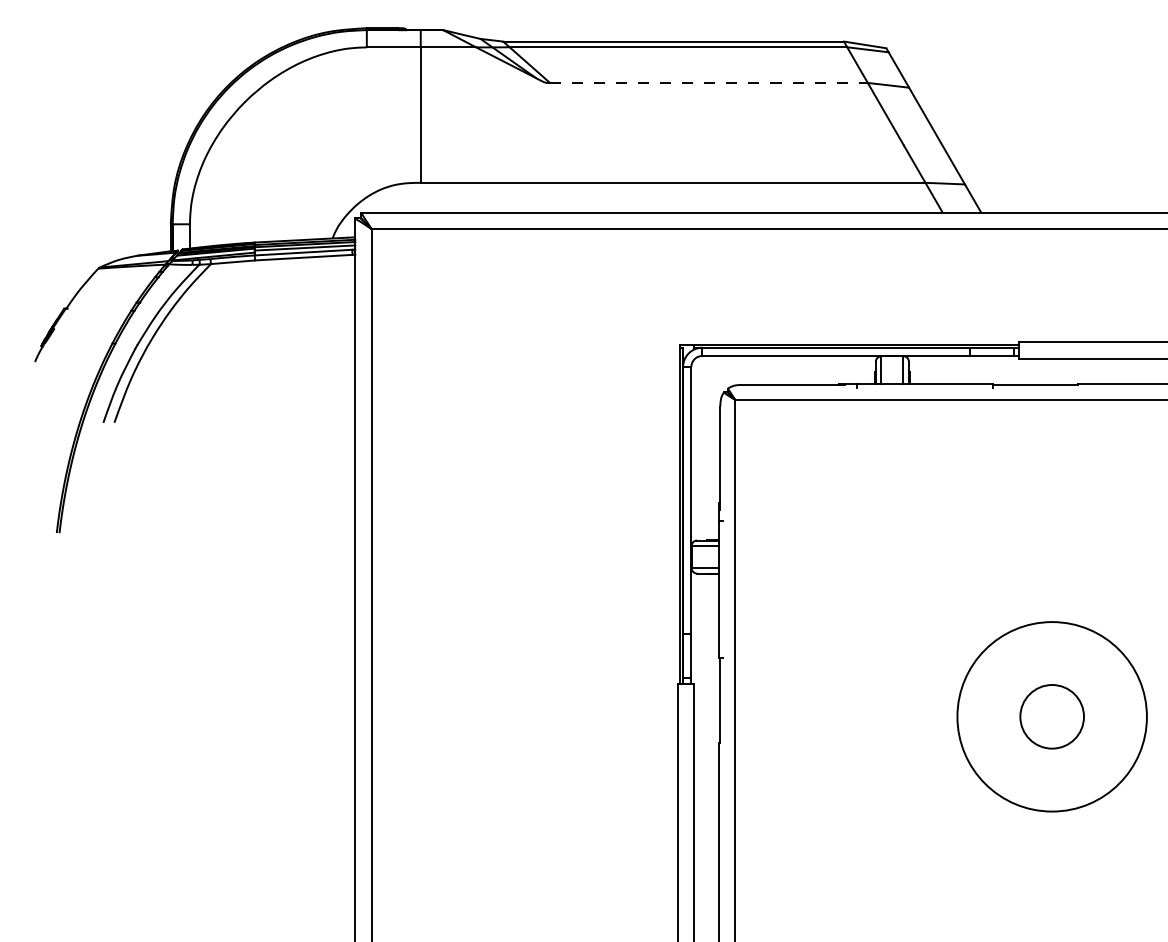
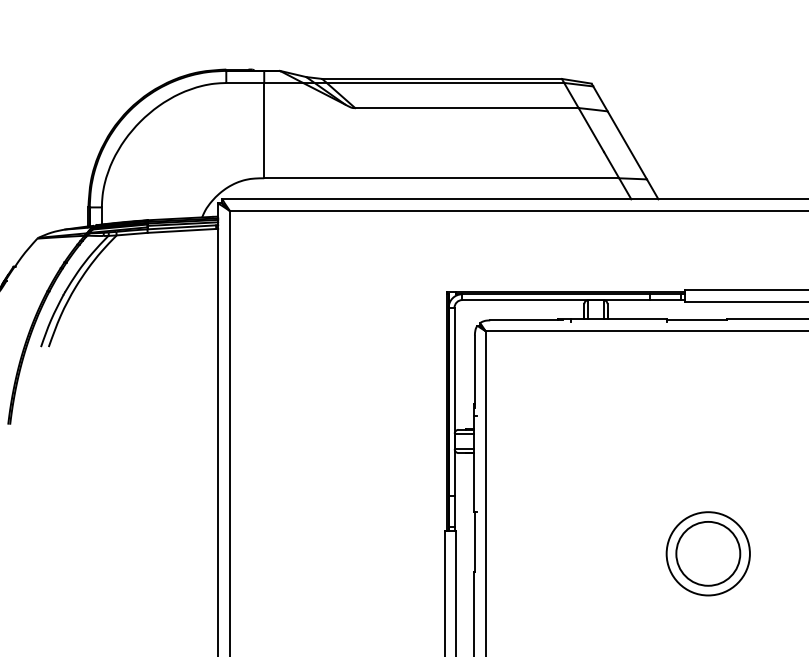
line: (708, 83) -> (466, 108), dashed -> solid
circle: (1051, 716) -> (707, 553), size x0.62
circle: (1051, 716) -> (707, 553), size x1.43

